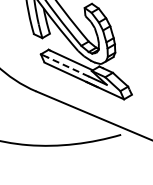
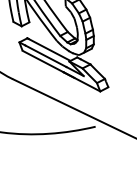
line: (67, 66) -> (45, 55), dashed -> solid

